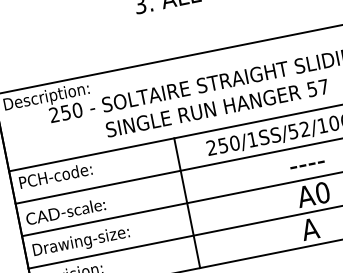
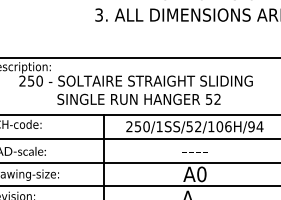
text: (323, 85) -> (217, 98), 57 -> 52

